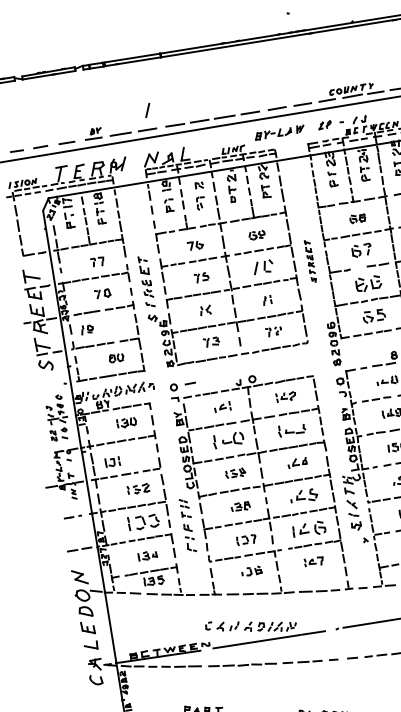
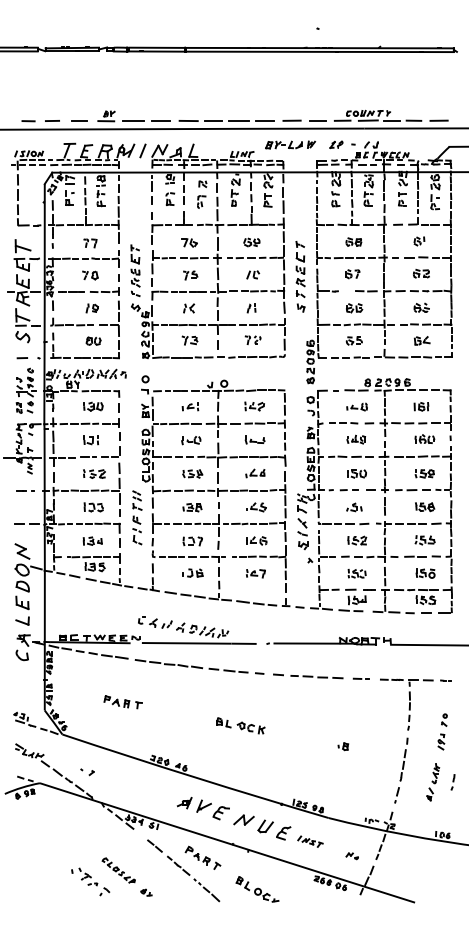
line: (147, 110) -> (142, 150), moved
part: (361, 250) -> (352, 274), size x0.71
part: (310, 261) -> (300, 276), size x1.67
part: (263, 266) -> (253, 274), size x0.62
part: (369, 284) -> (354, 308), size x0.62
part: (373, 315) -> (353, 340), size x0.71
part: (86, 329) -> (91, 308), moved
line: (189, 384) -> (21, 358), moved
part: (291, 429) -> (254, 439), size x0.71
part: (229, 440) -> (191, 440), size x0.62
part: (112, 462) -> (90, 440), moved
part: (304, 496) -> (256, 507), size x0.71
part: (142, 522) -> (93, 507), size x0.62
part: (309, 528) -> (256, 540), size x0.62

